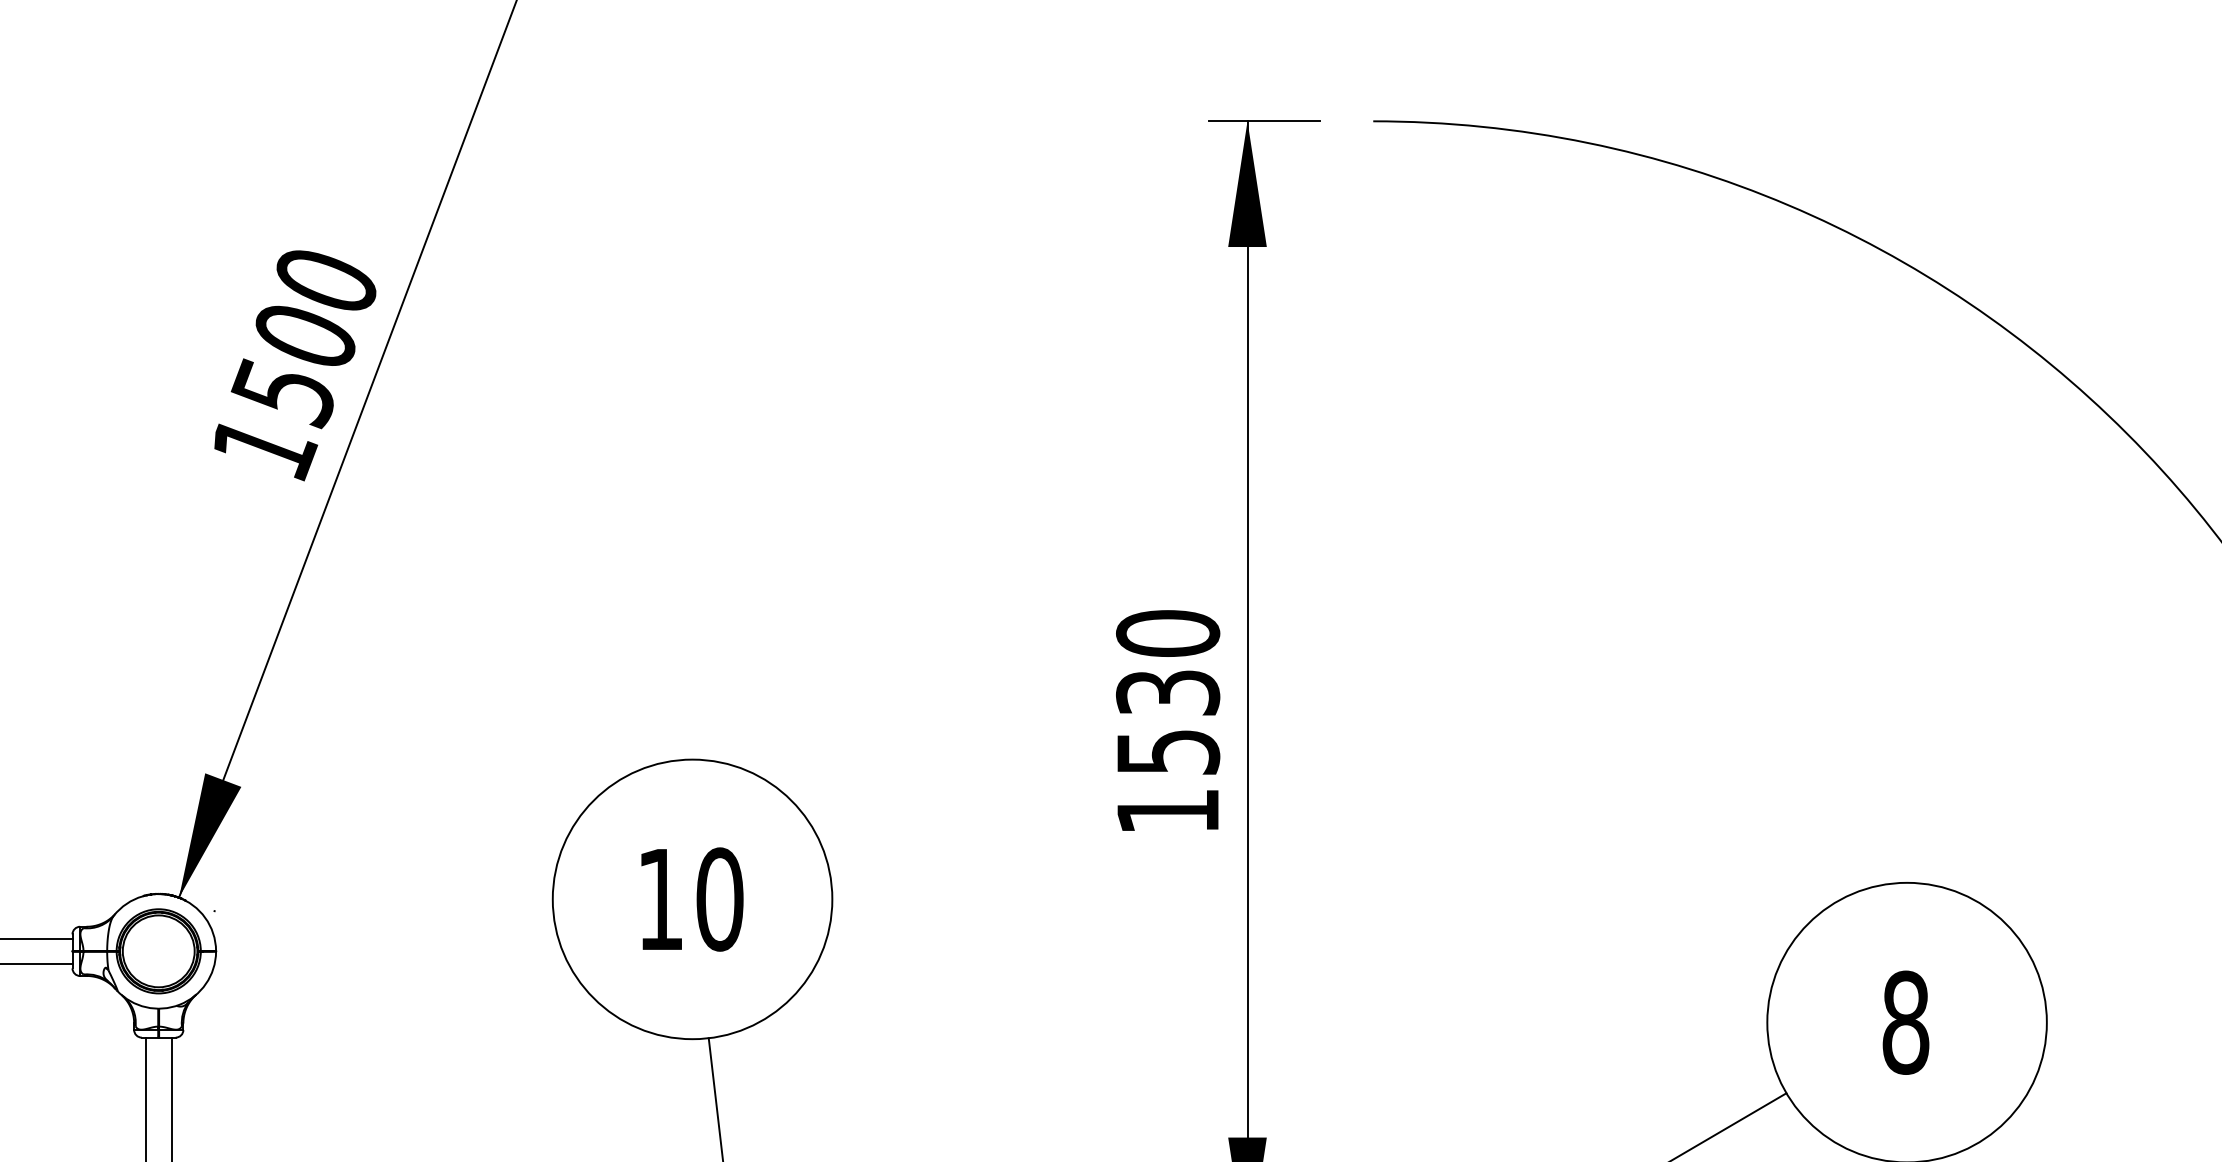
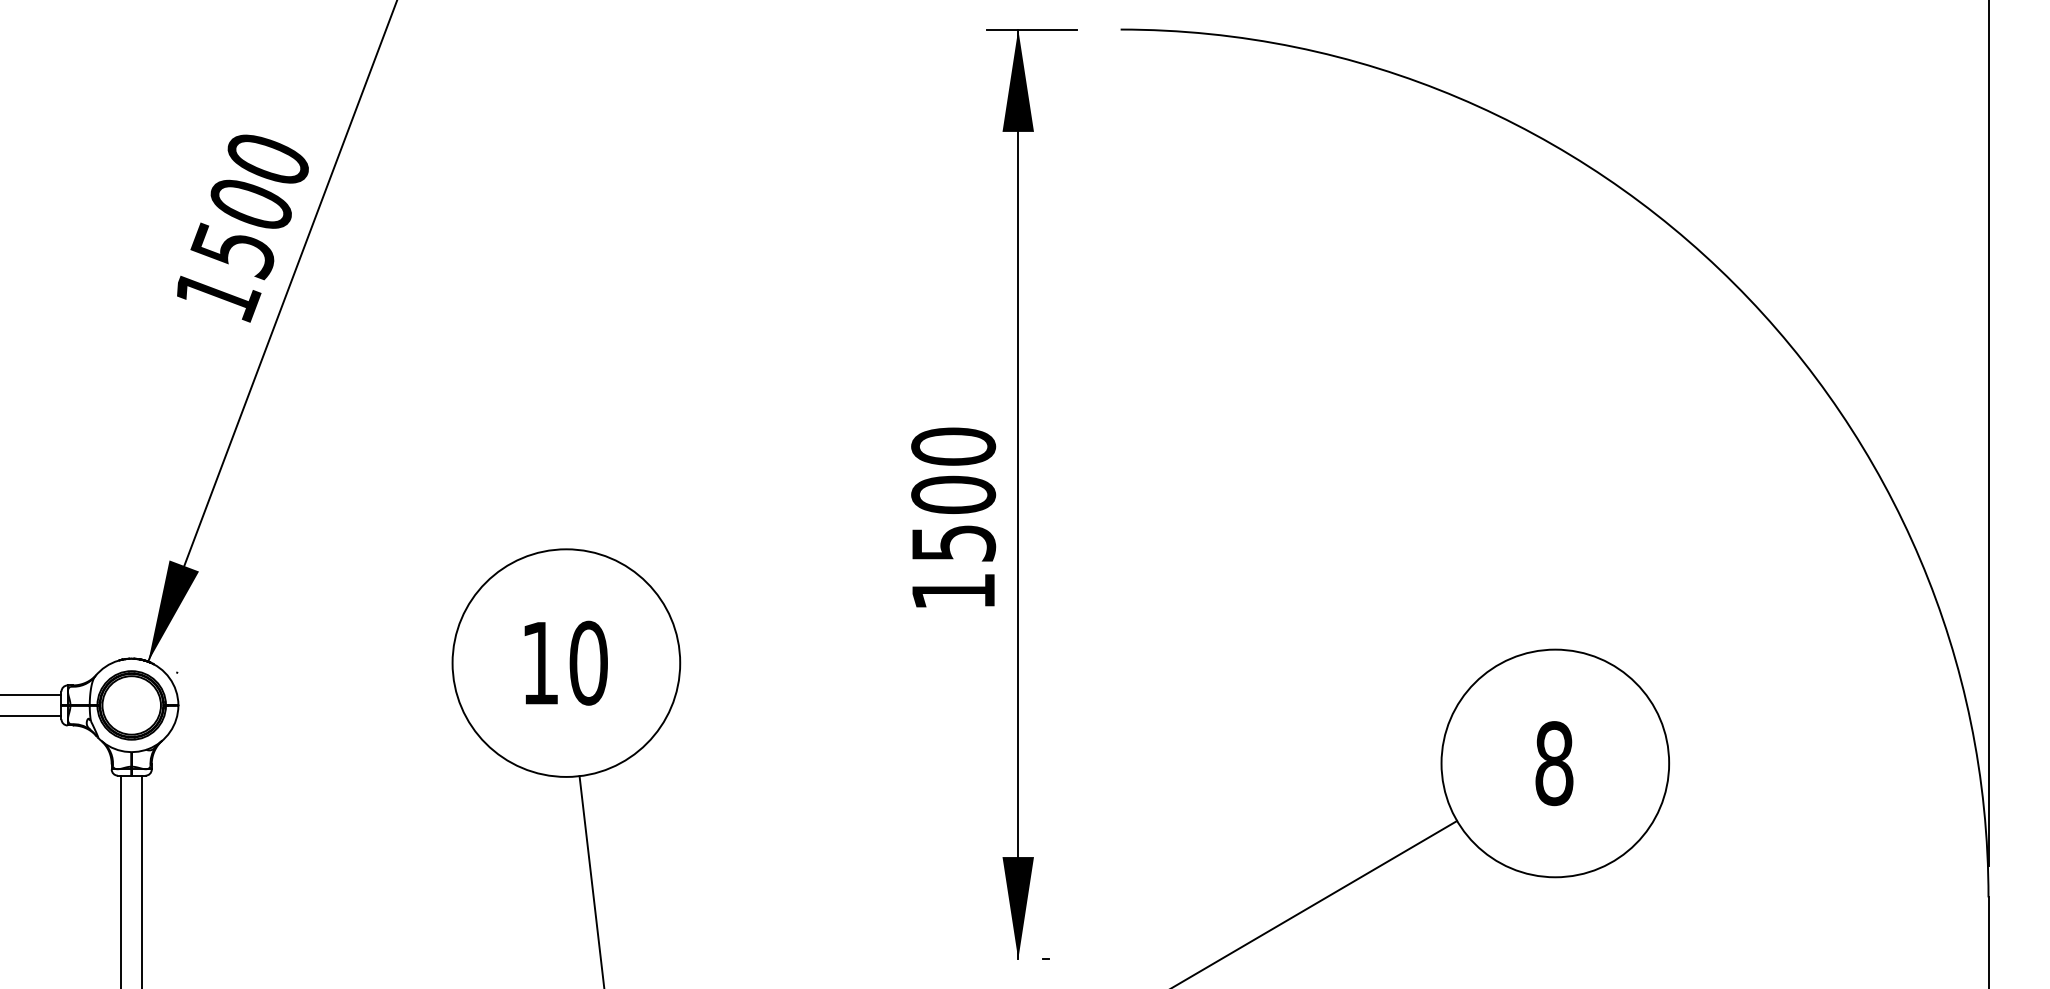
text: (1167, 692) -> (953, 494), 1530 -> 1500

